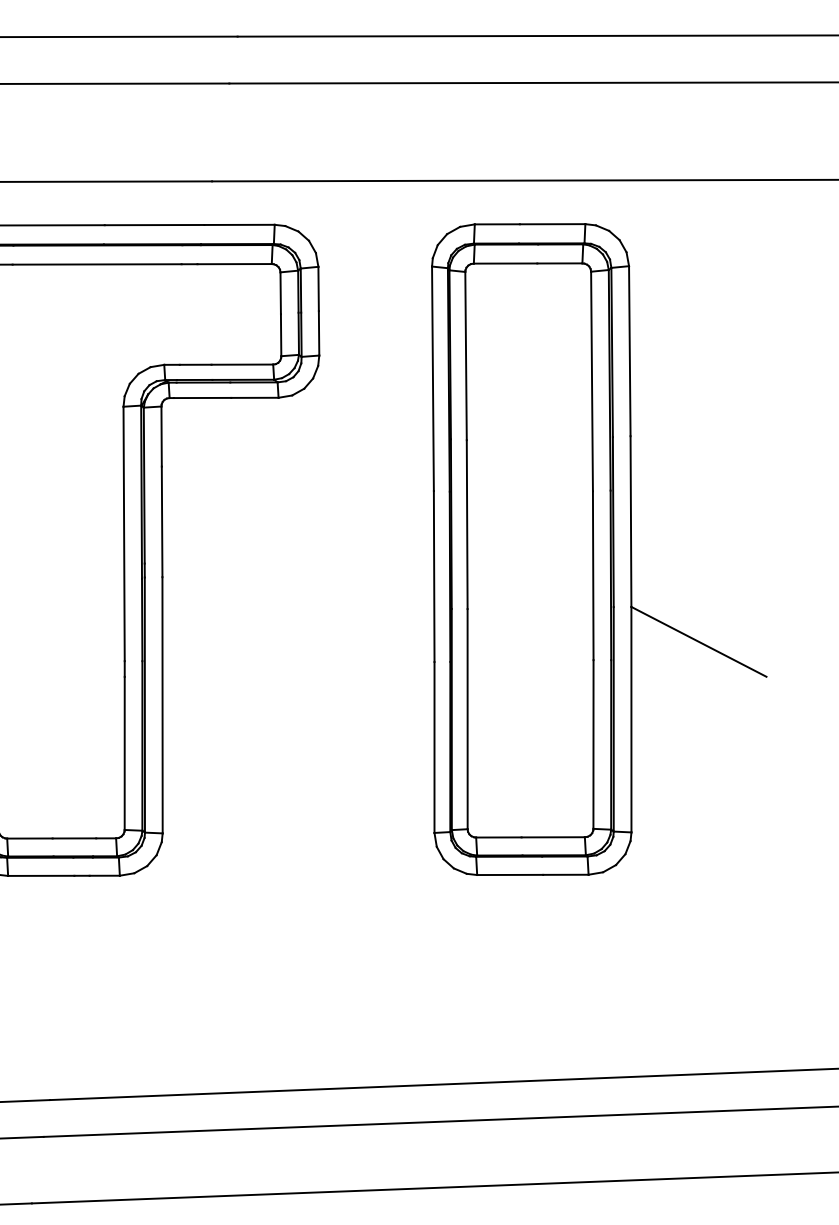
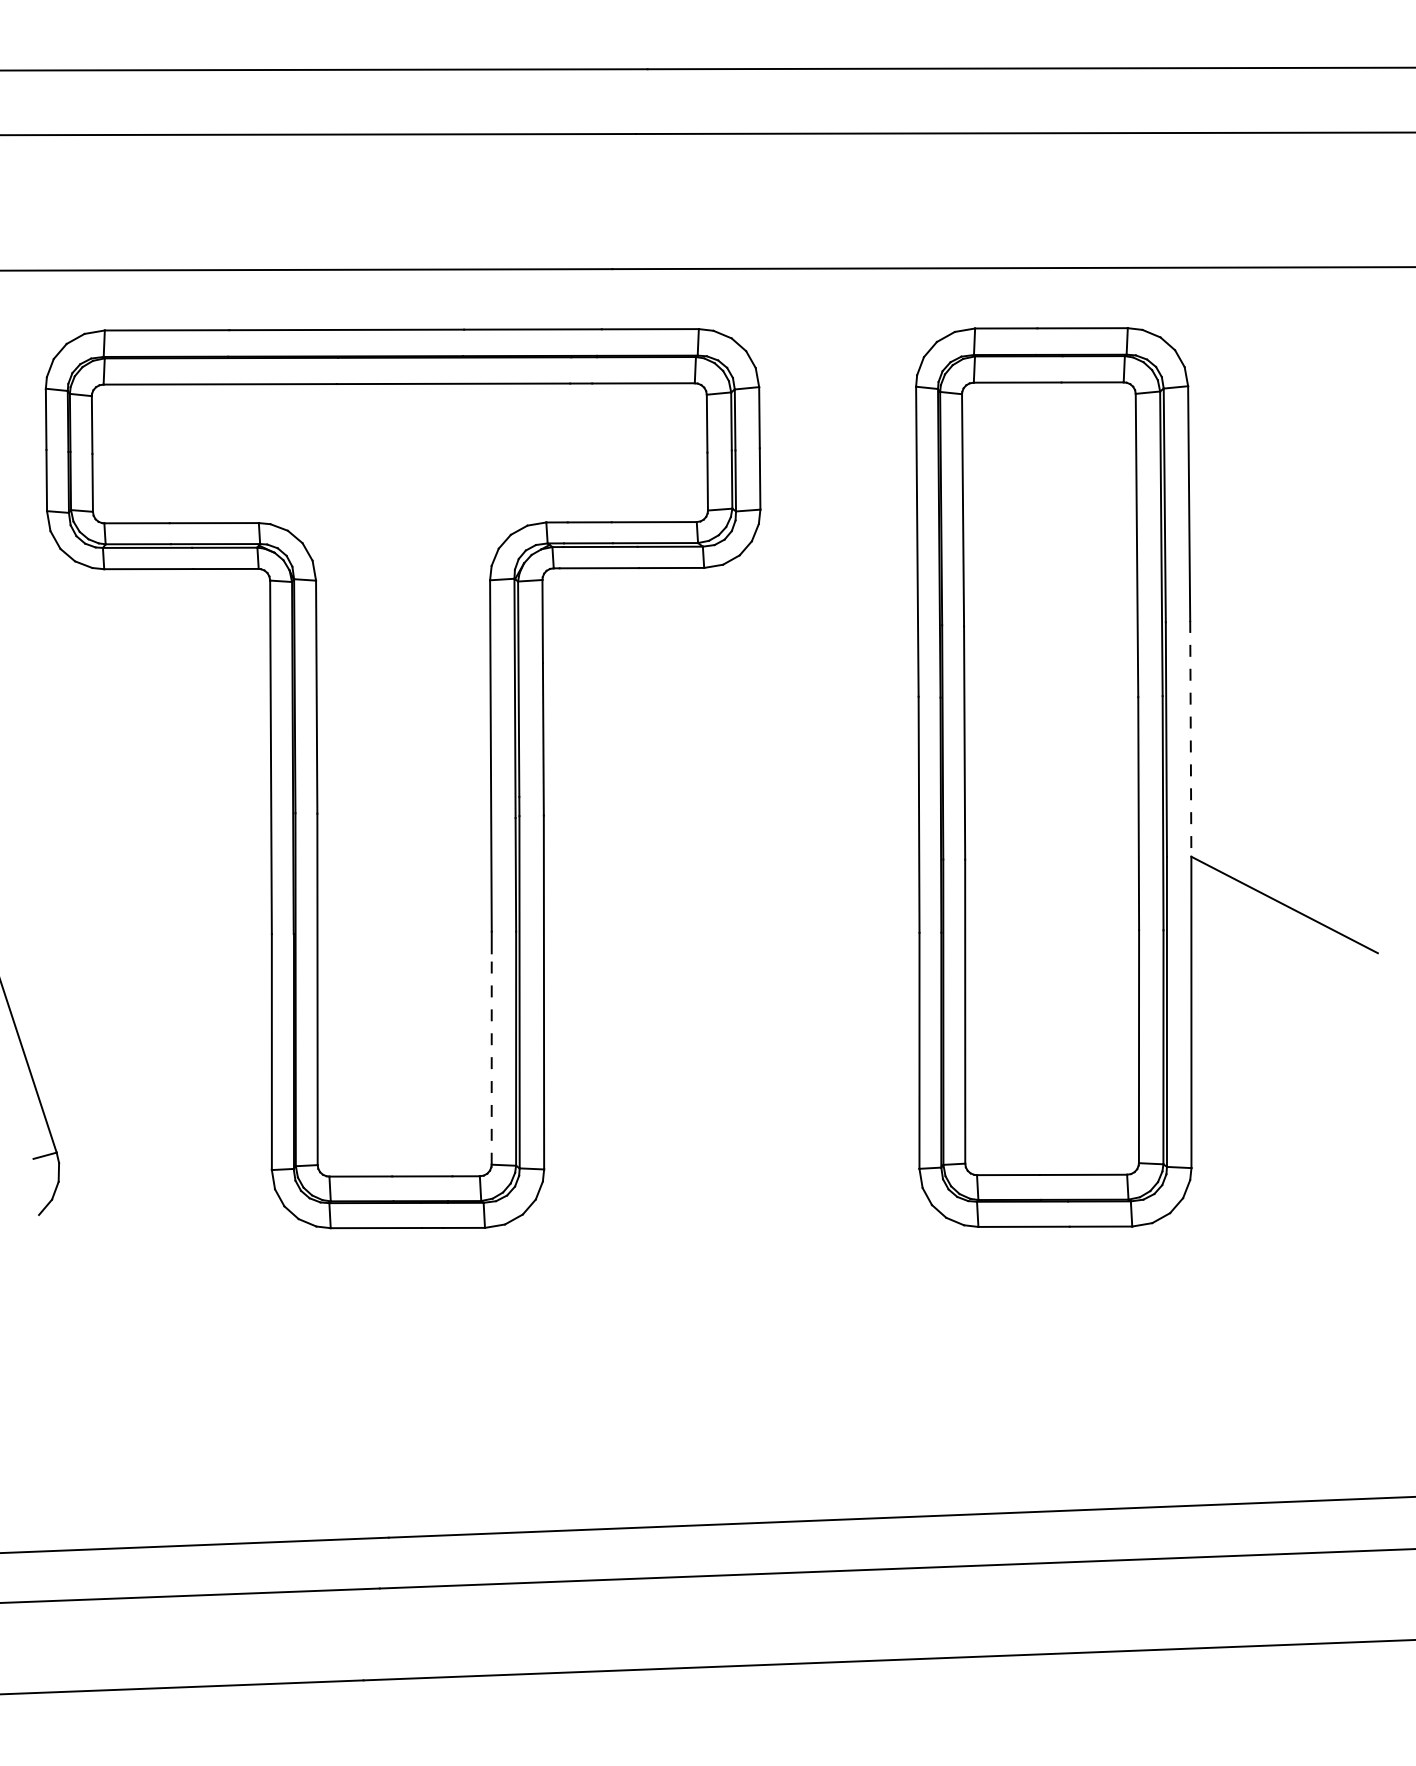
line: (630, 521) -> (1190, 738), solid -> dashed
line: (124, 753) -> (491, 1059), solid -> dashed

